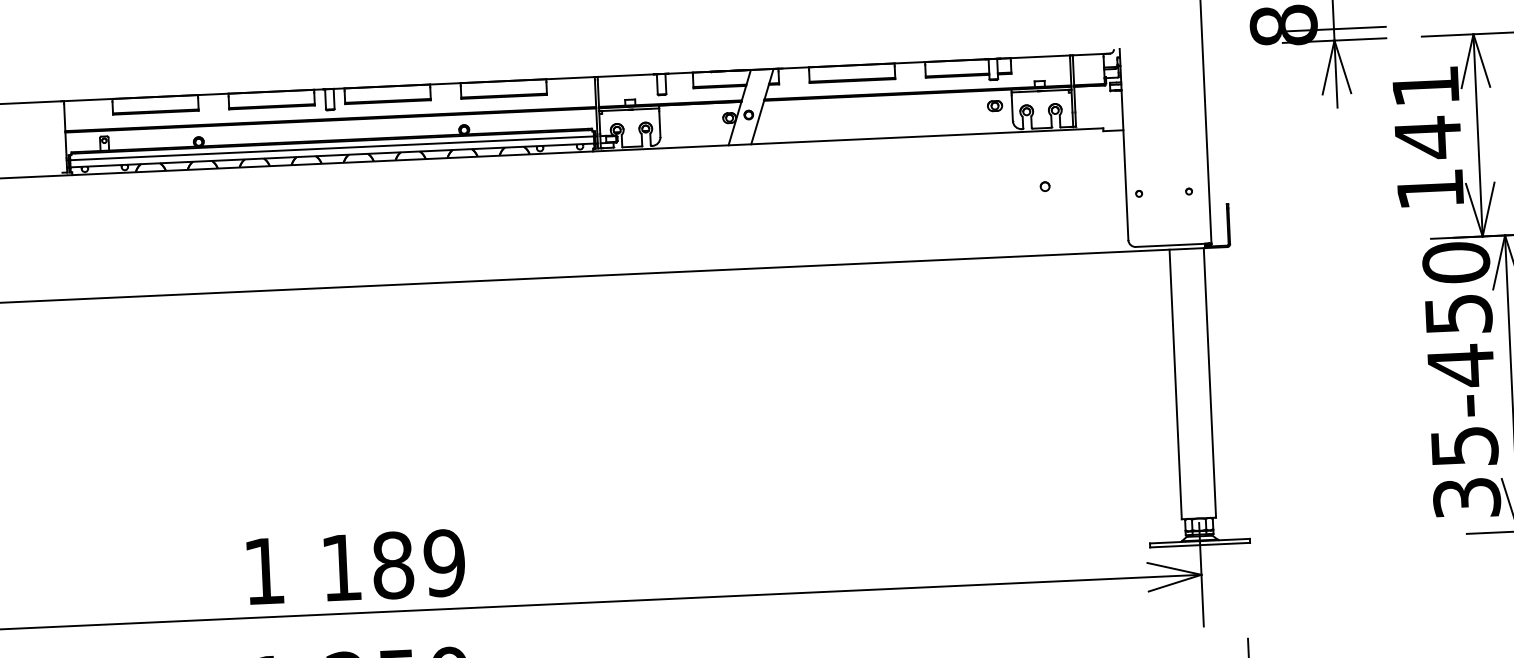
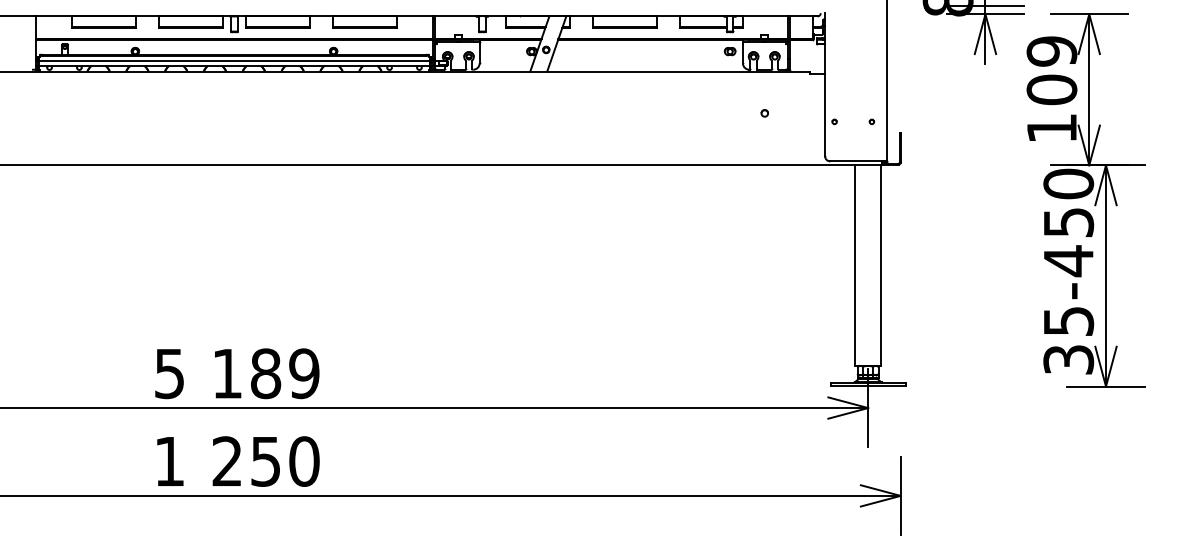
text: (1426, 113) -> (1051, 71), 141 -> 109
text: (264, 572) -> (169, 374), 1 -> 5

